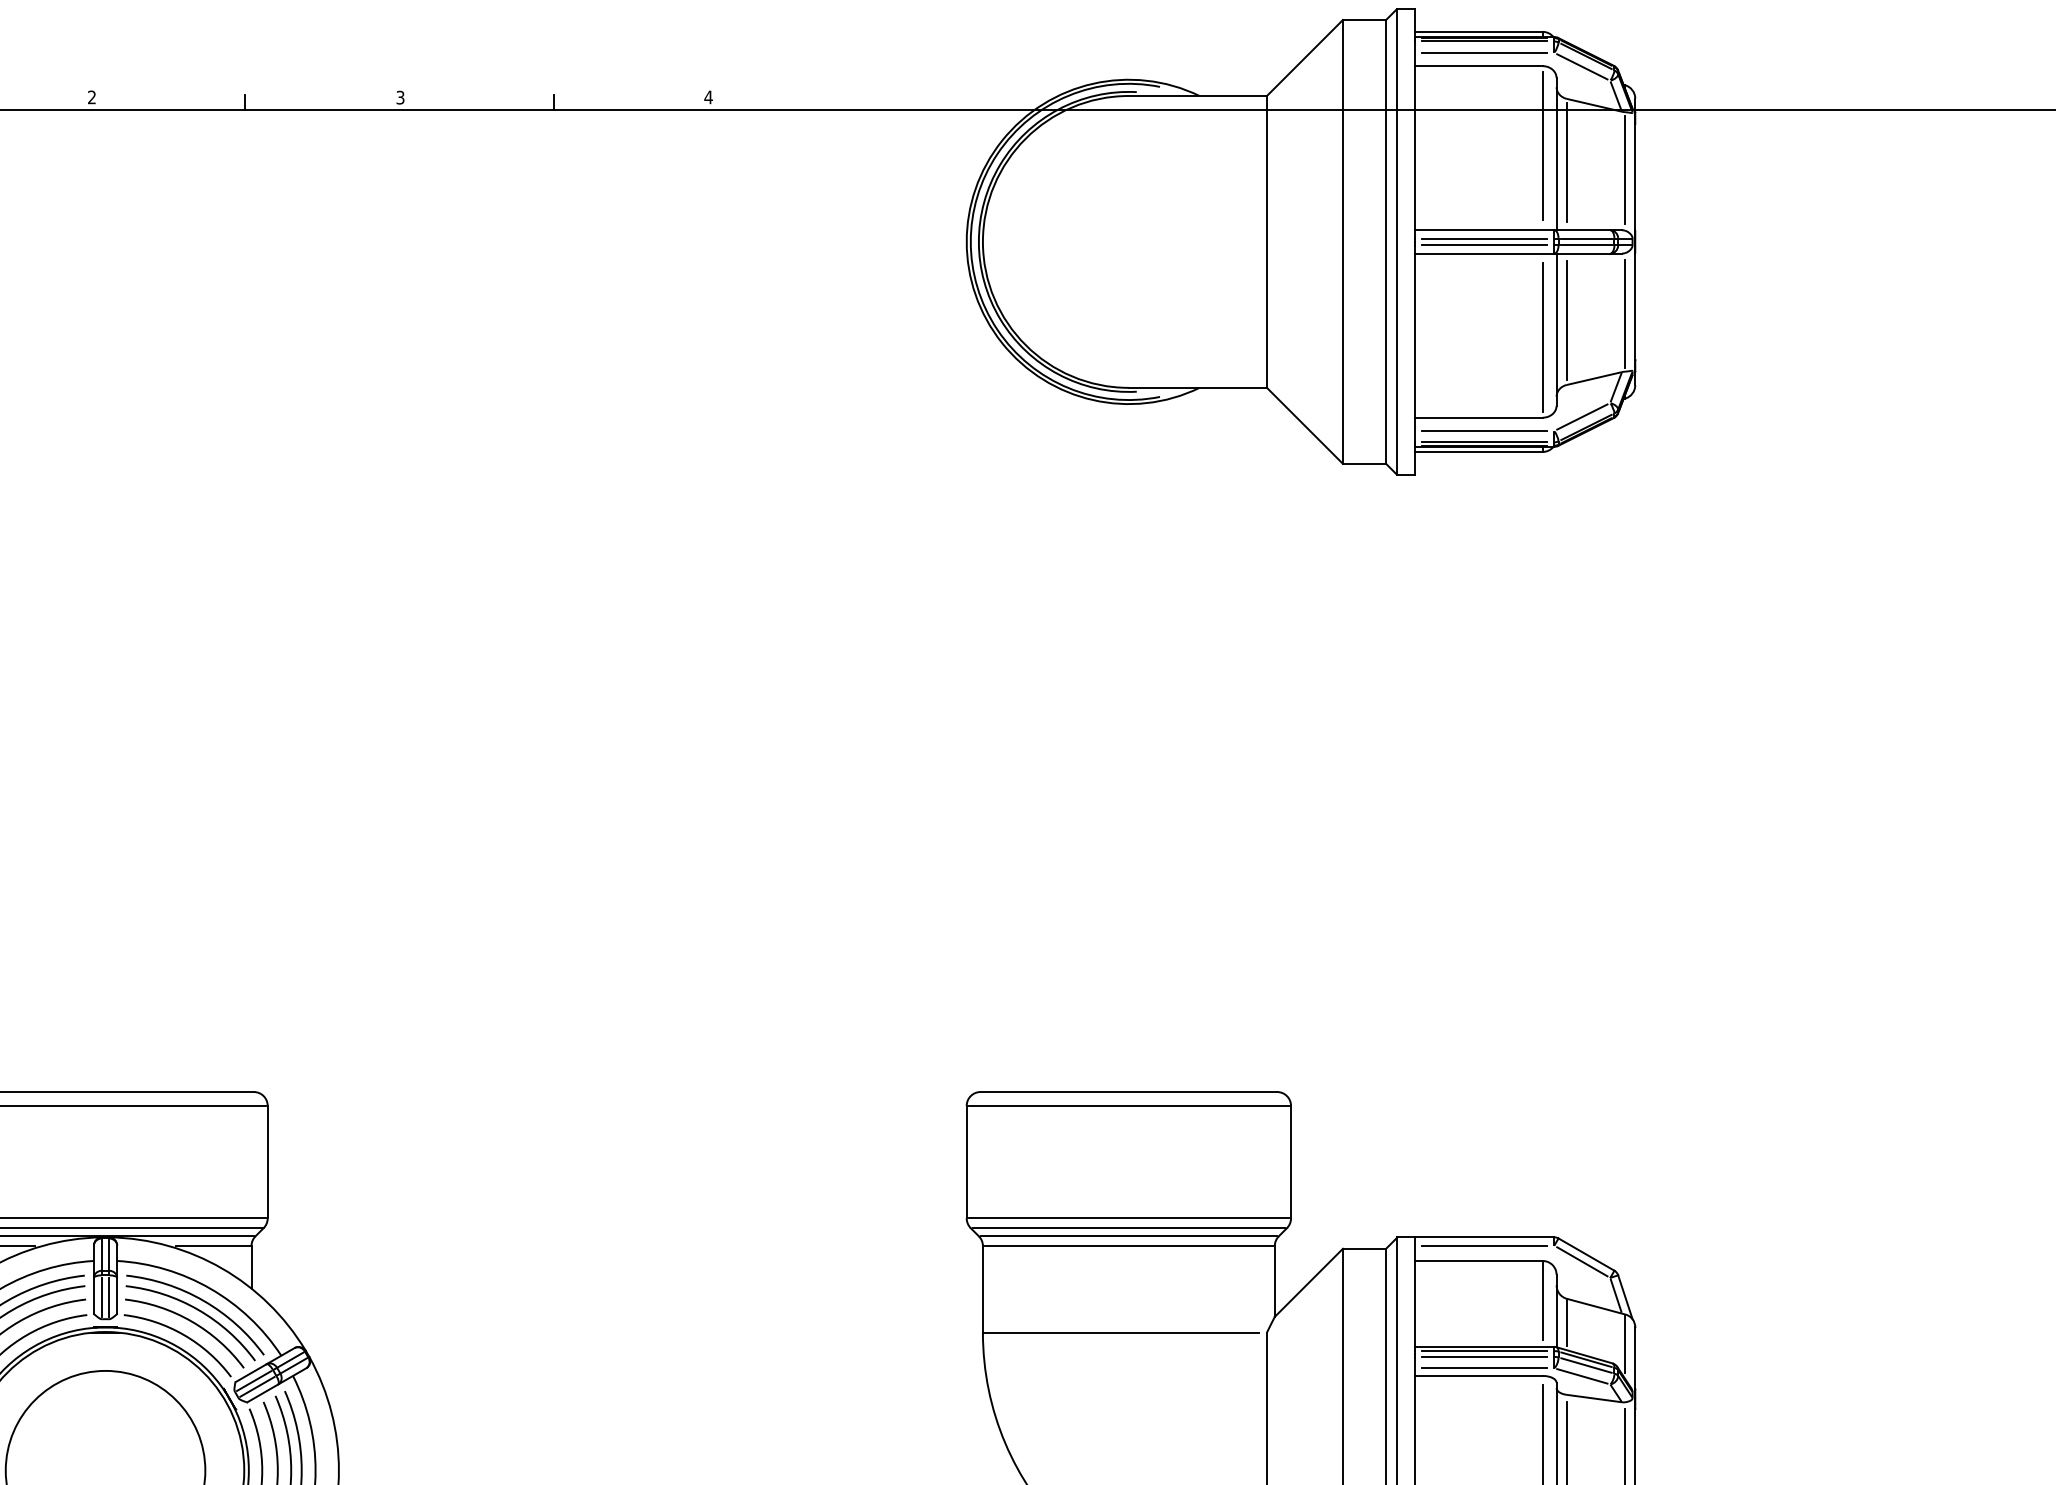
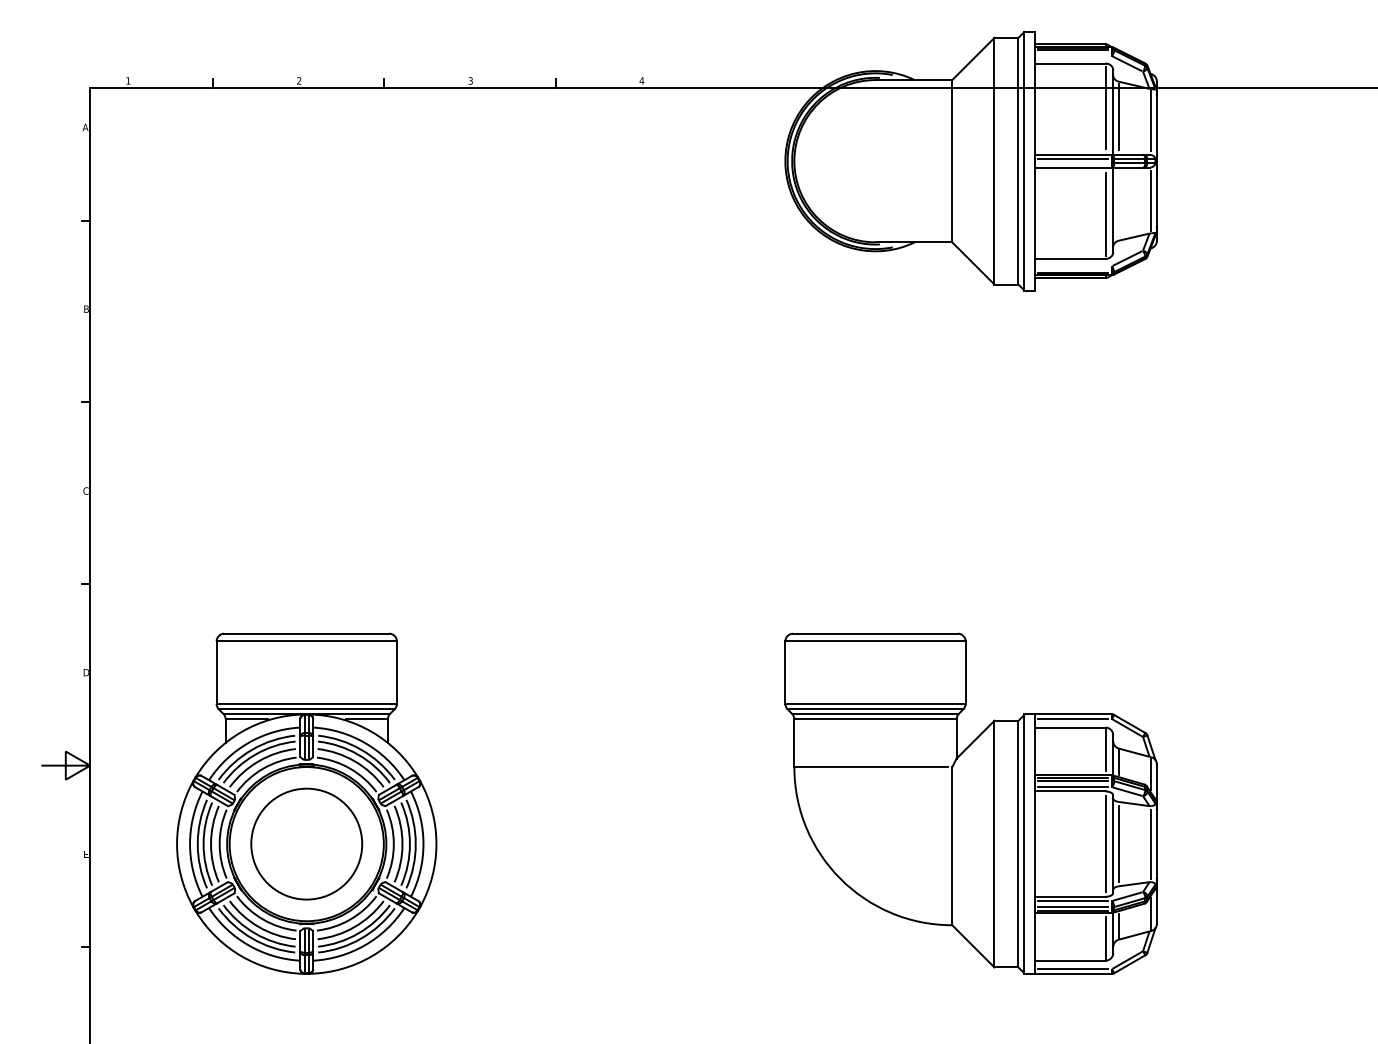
line: (1485, 53) -> (1073, 56), removed
line: (1485, 246) -> (1073, 163), removed
line: (1566, 321) -> (1118, 205), removed
line: (1485, 431) -> (1073, 266), removed

